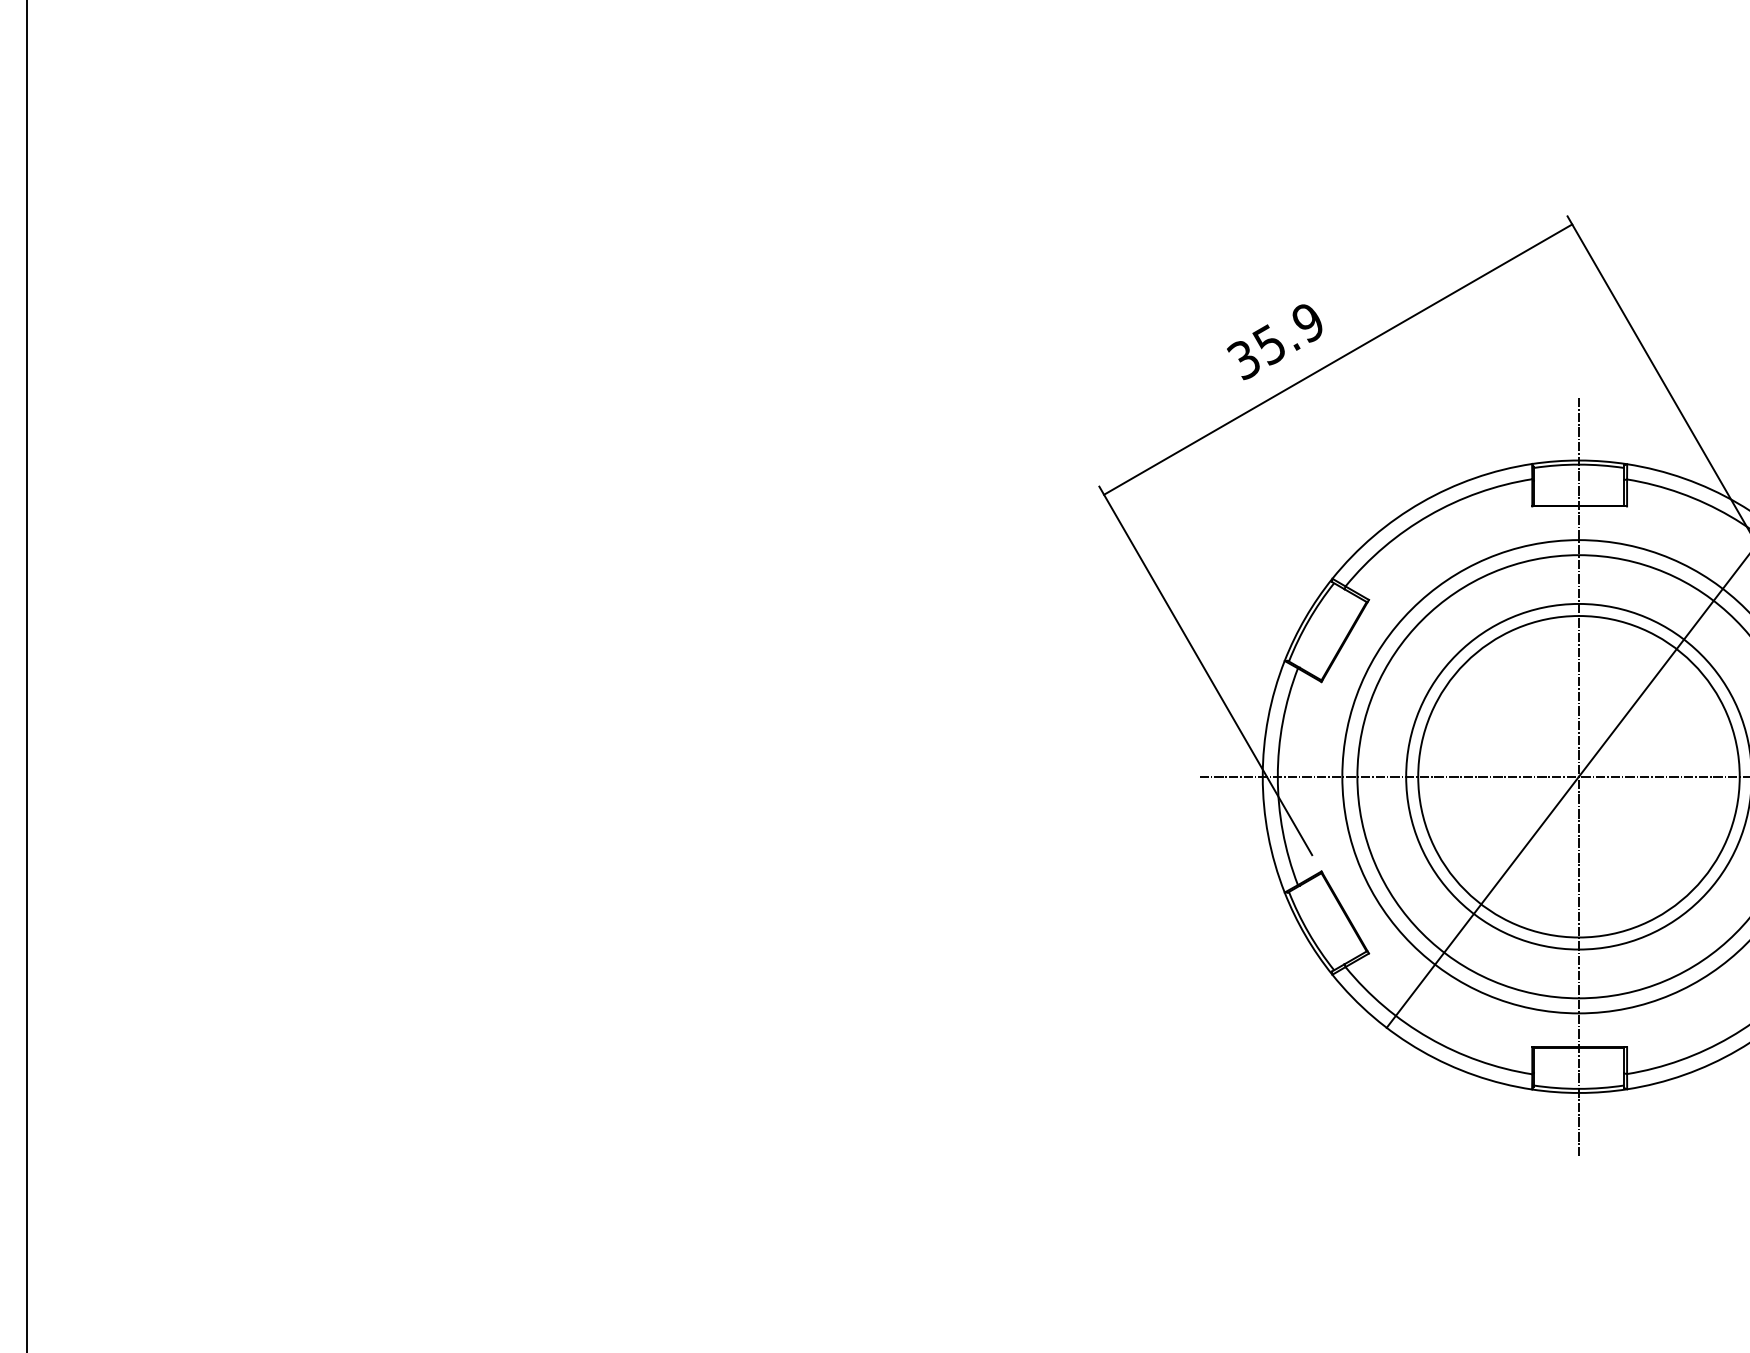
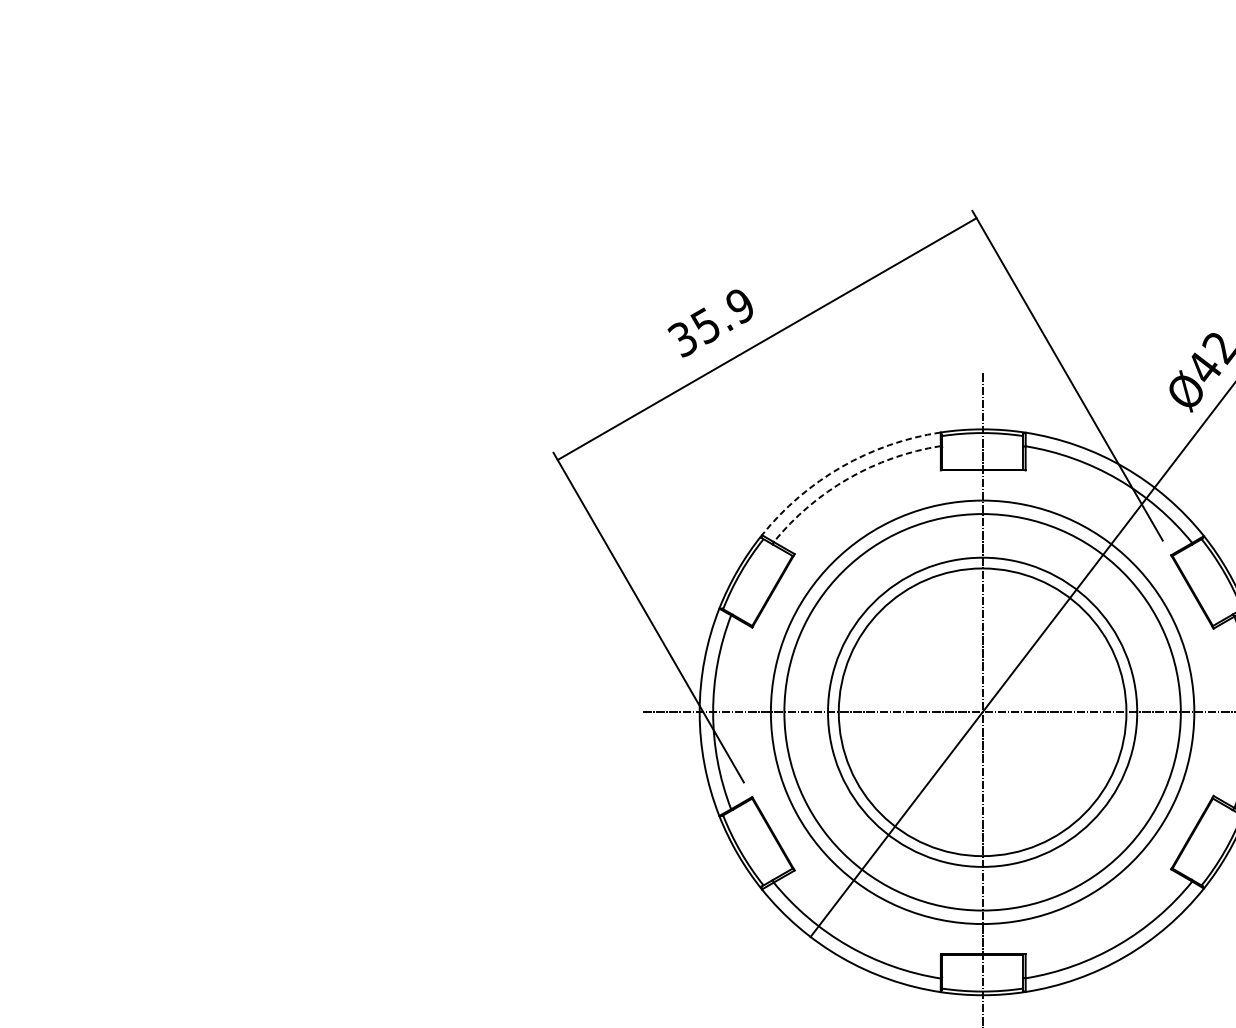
arc: (1421, 502) -> (841, 466), solid -> dashed
arc: (1429, 515) -> (848, 478), solid -> dashed

